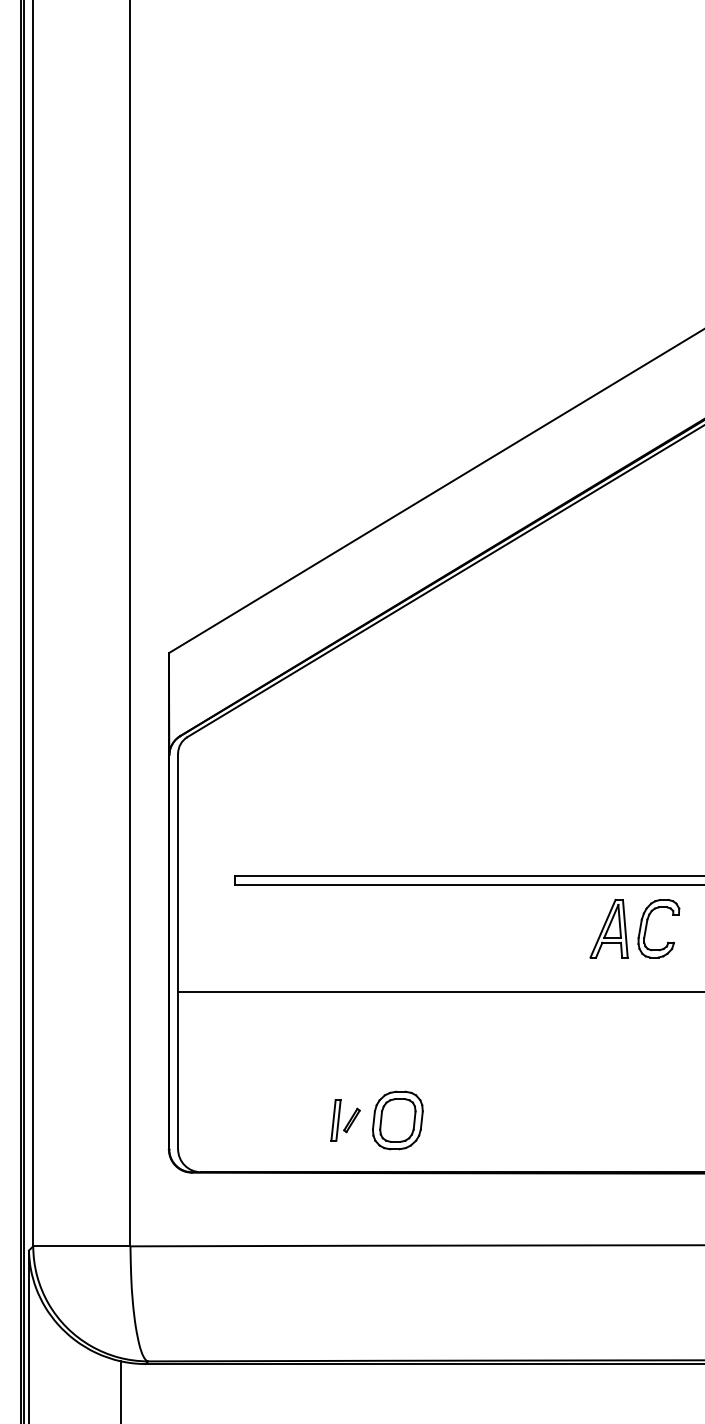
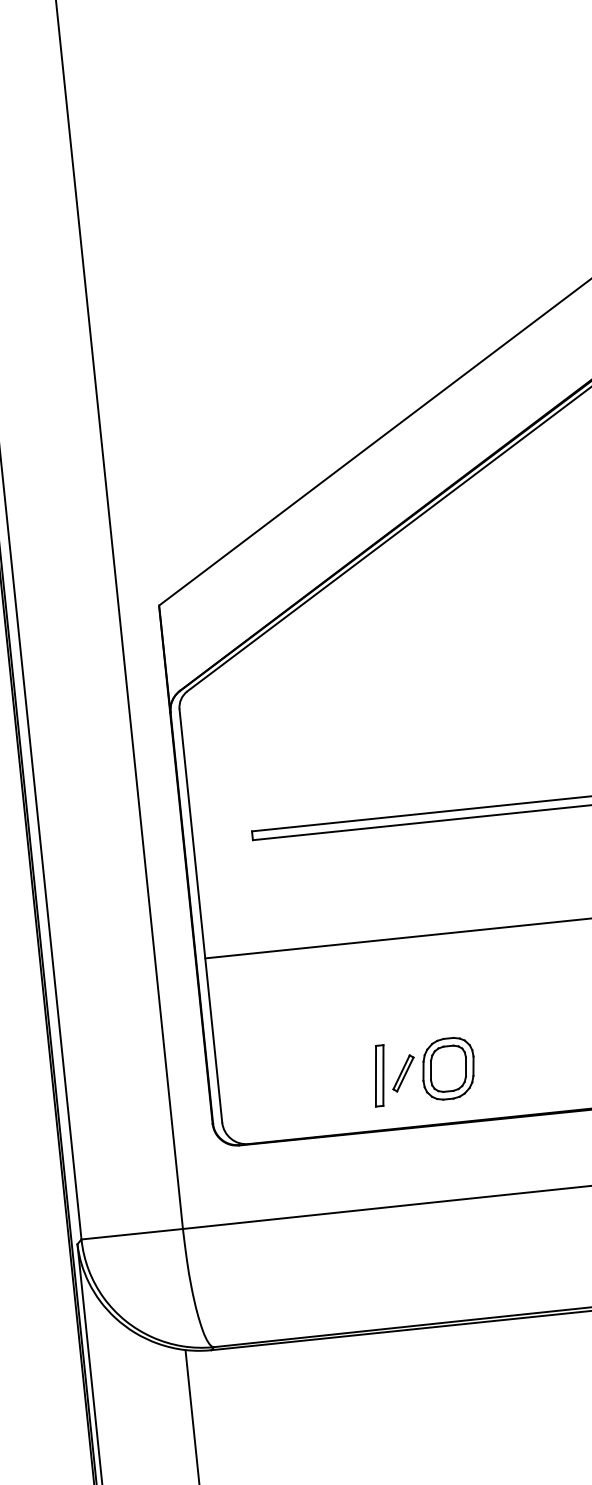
part: (345, 1120) -> (393, 1074), size x1.43

